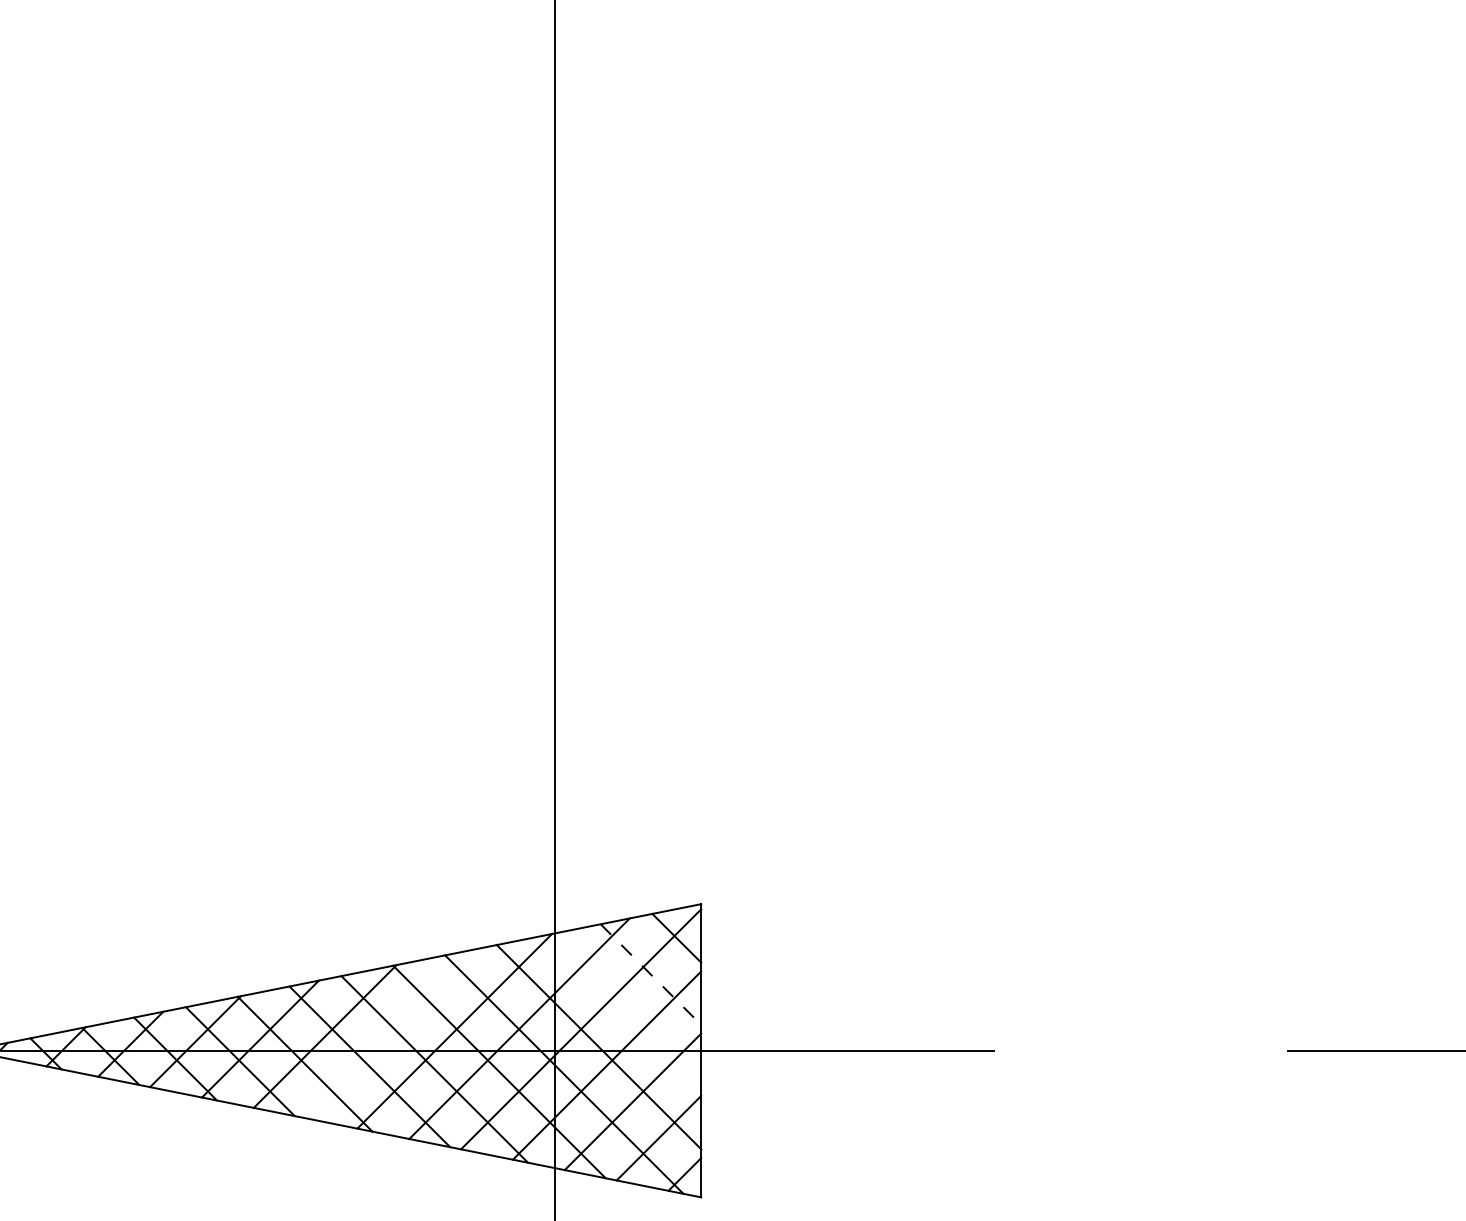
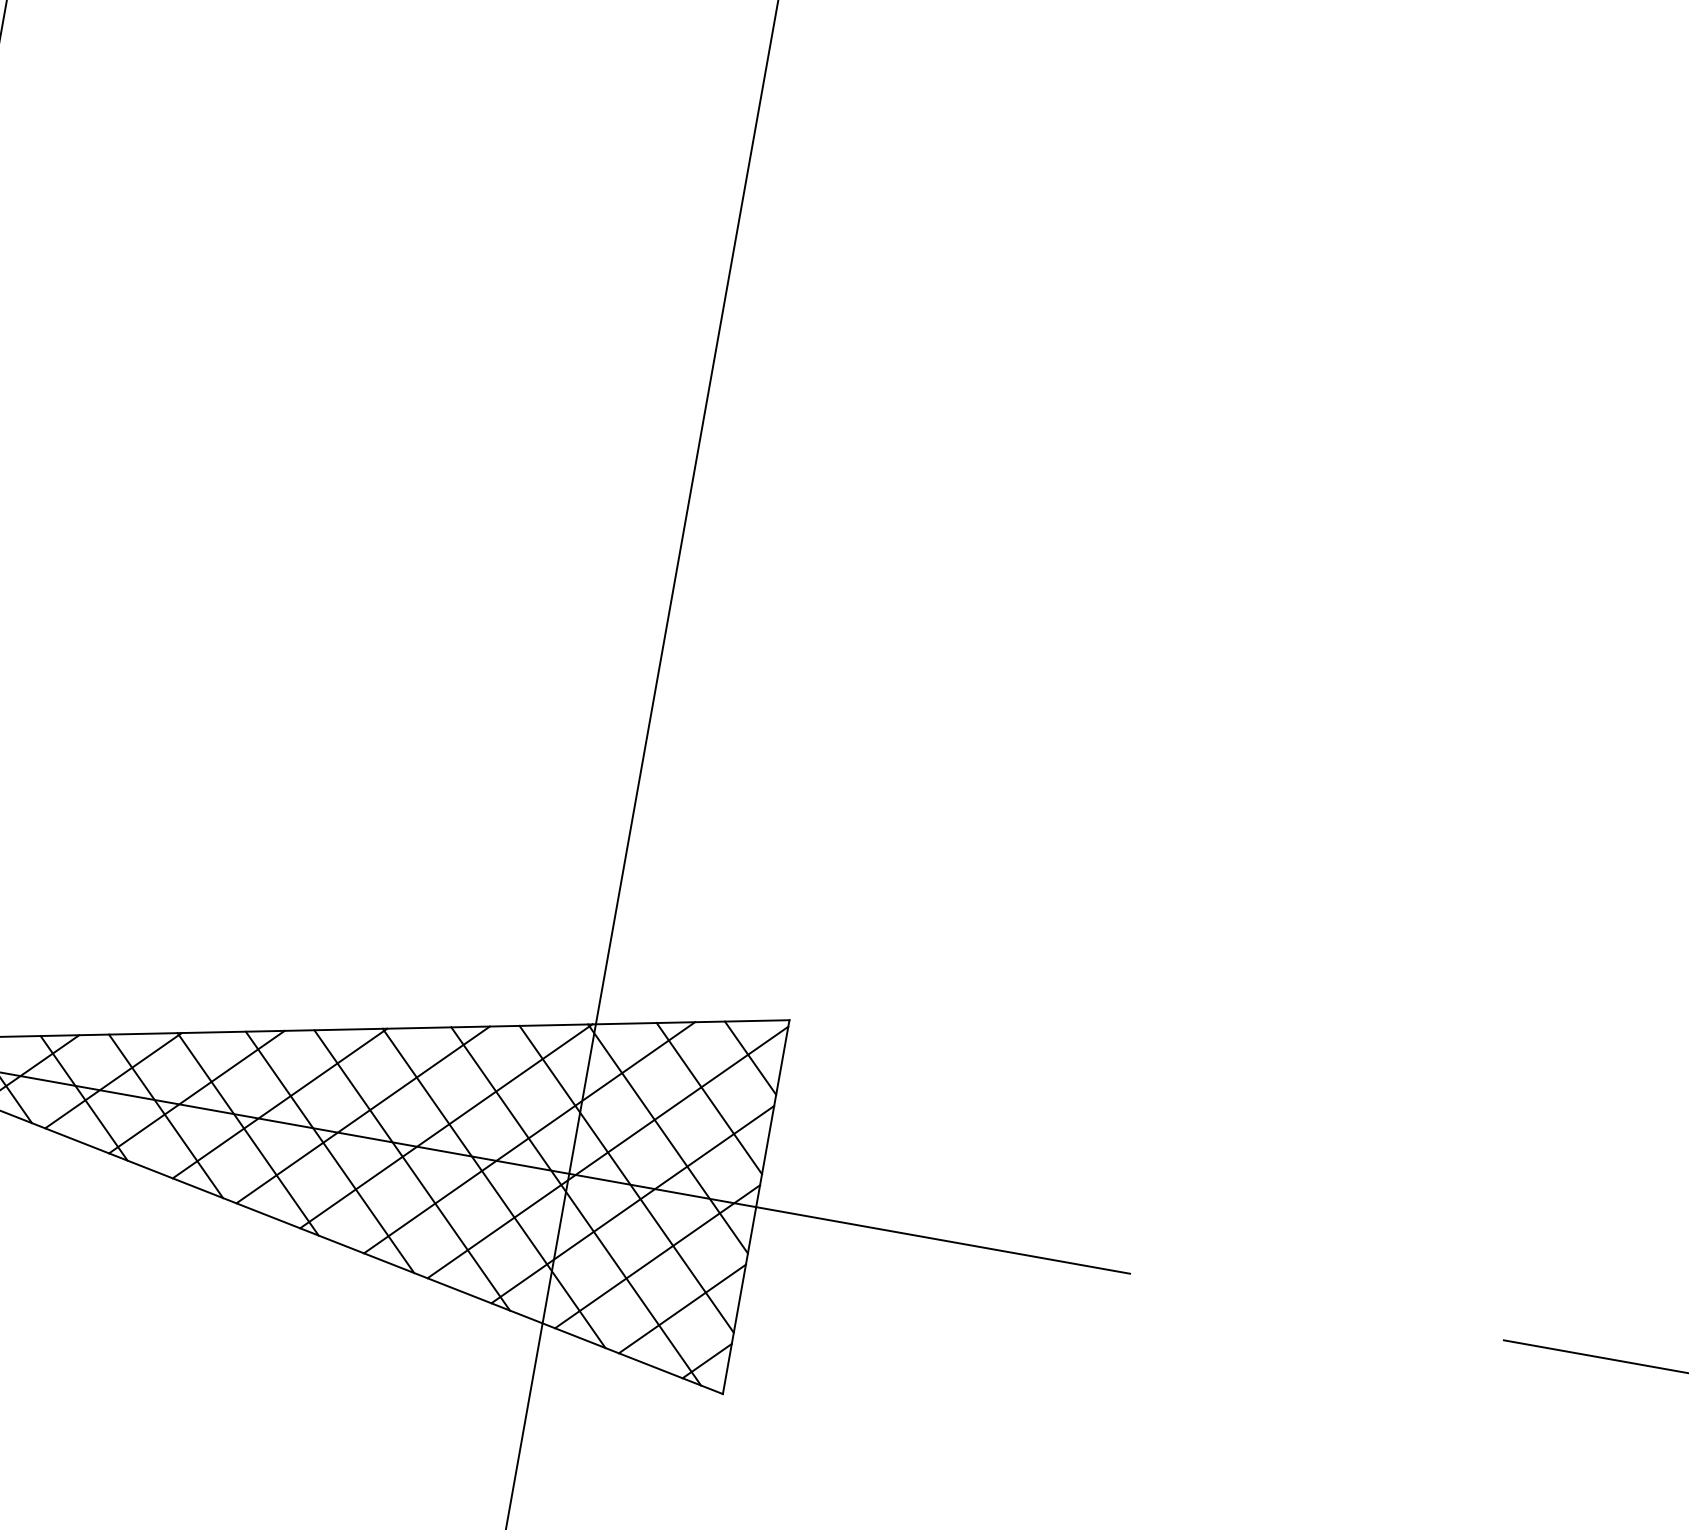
line: (651, 974) -> (710, 1098), dashed -> solid
line: (624, 1010) -> (667, 1138), added
line: (389, 1033) -> (362, 1114), added

